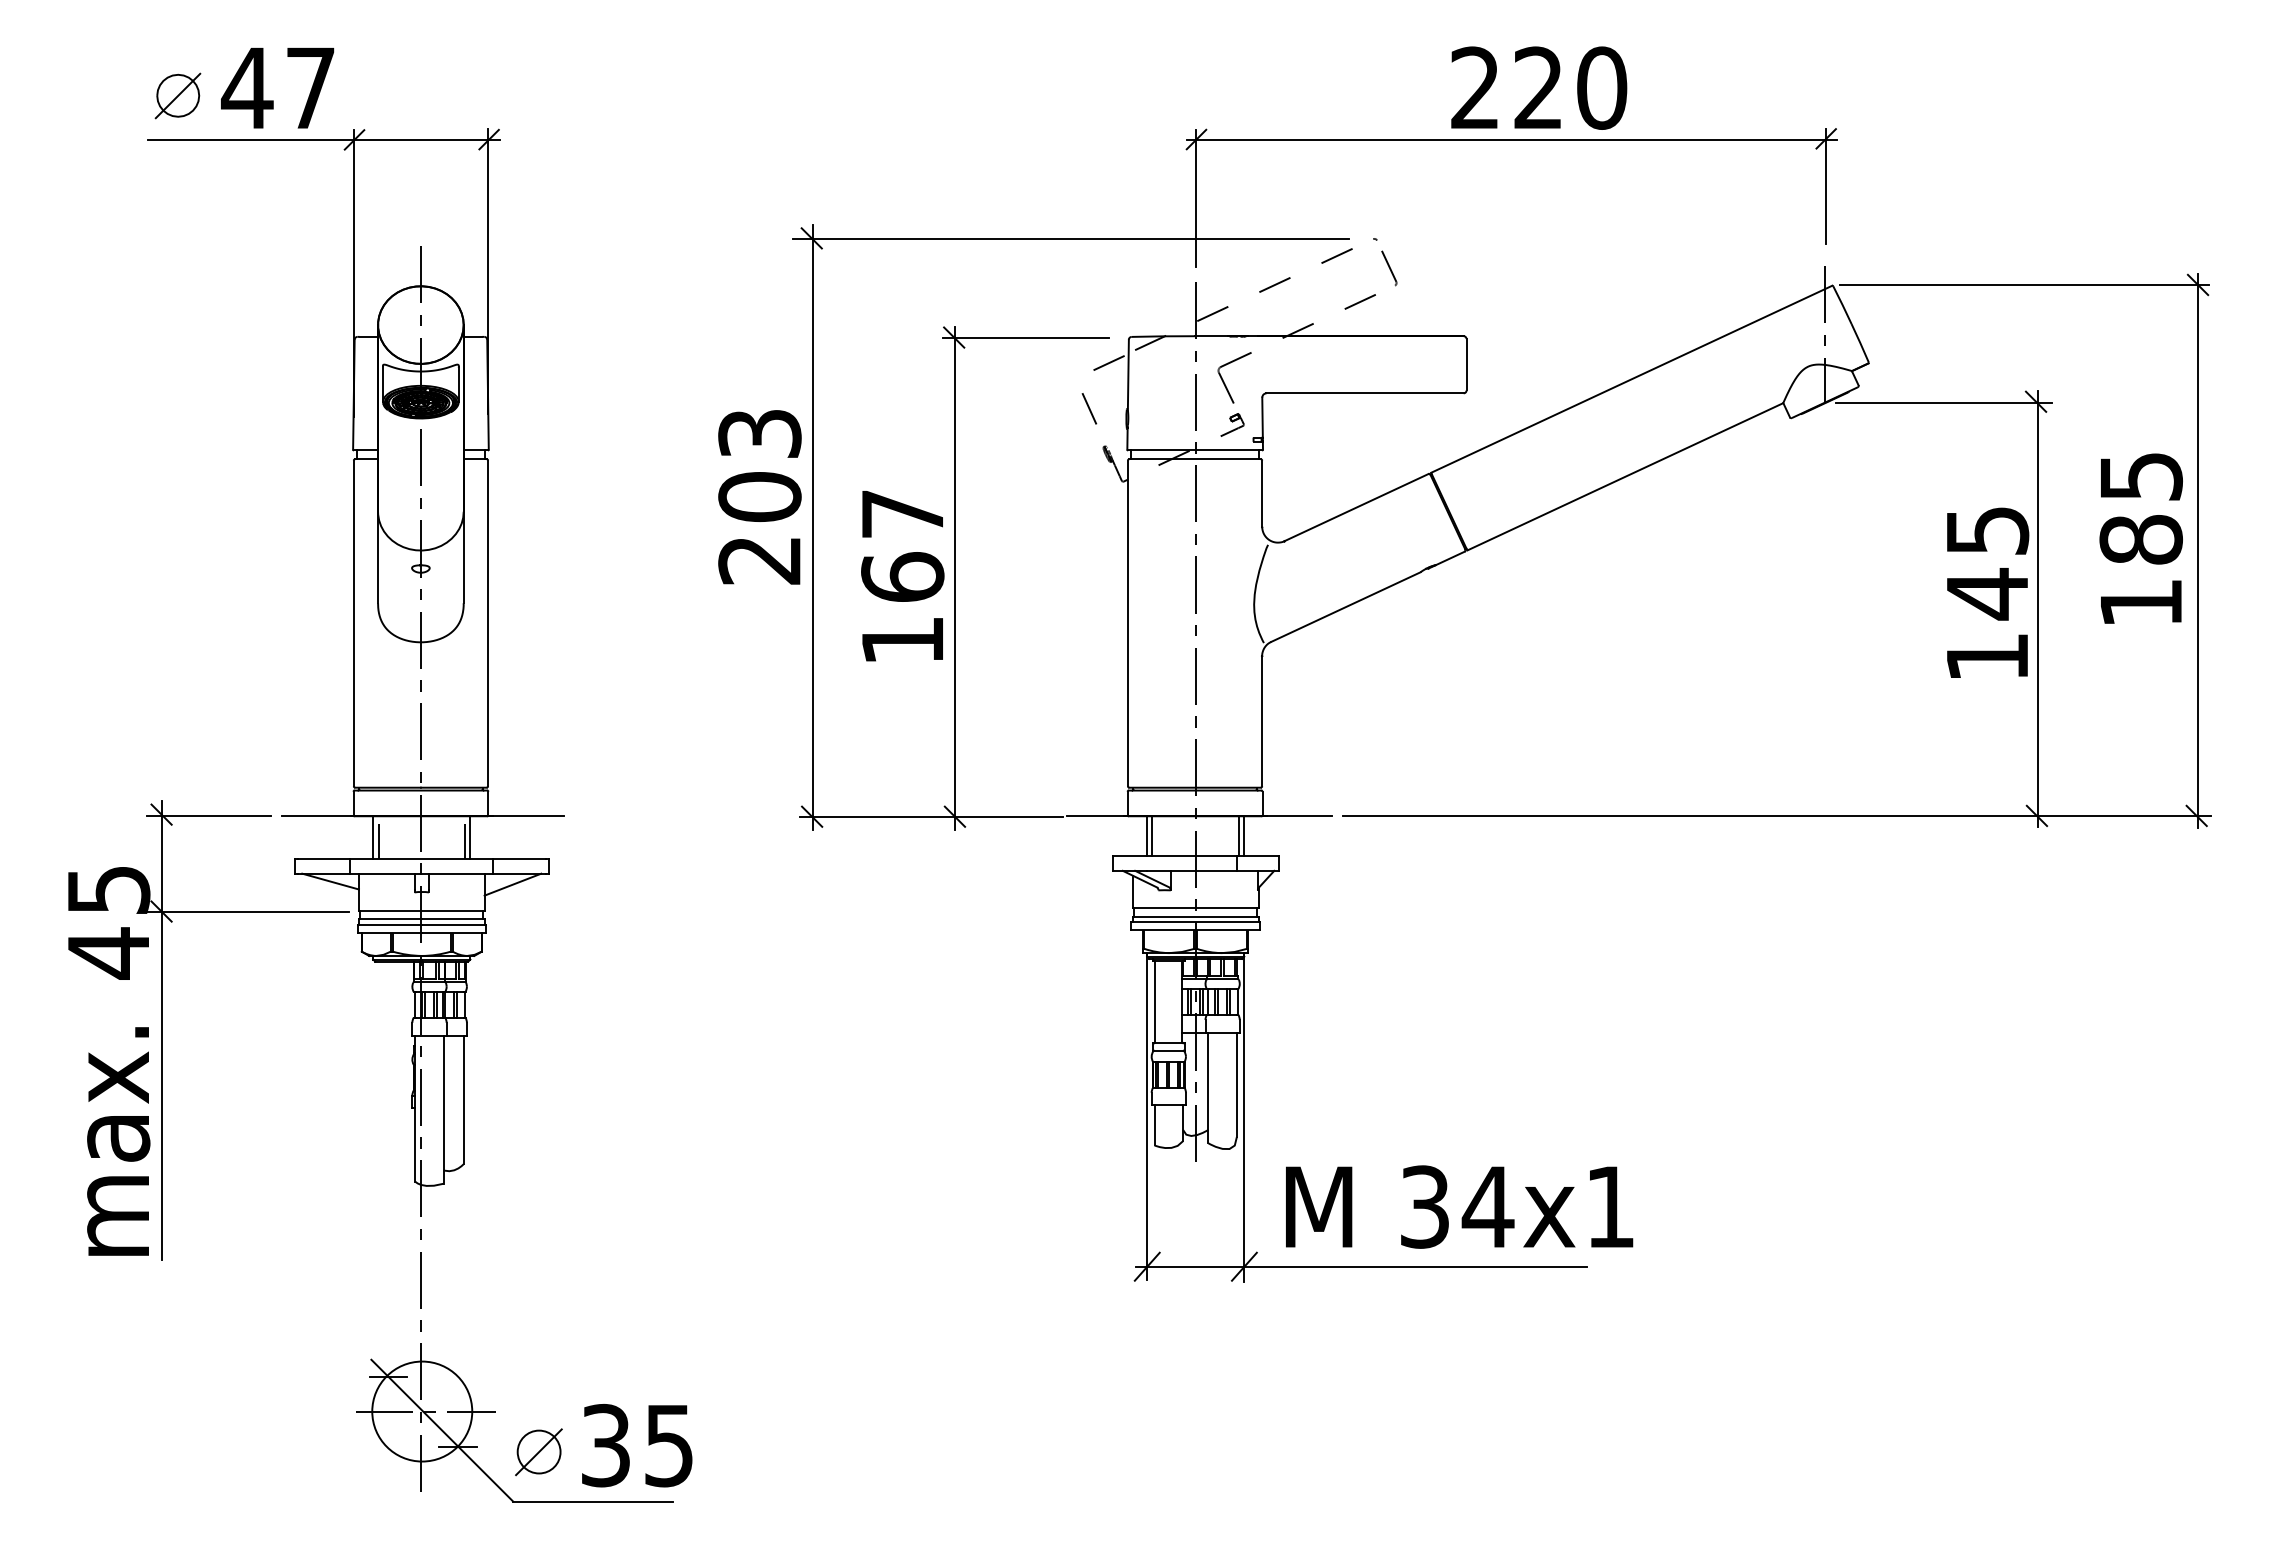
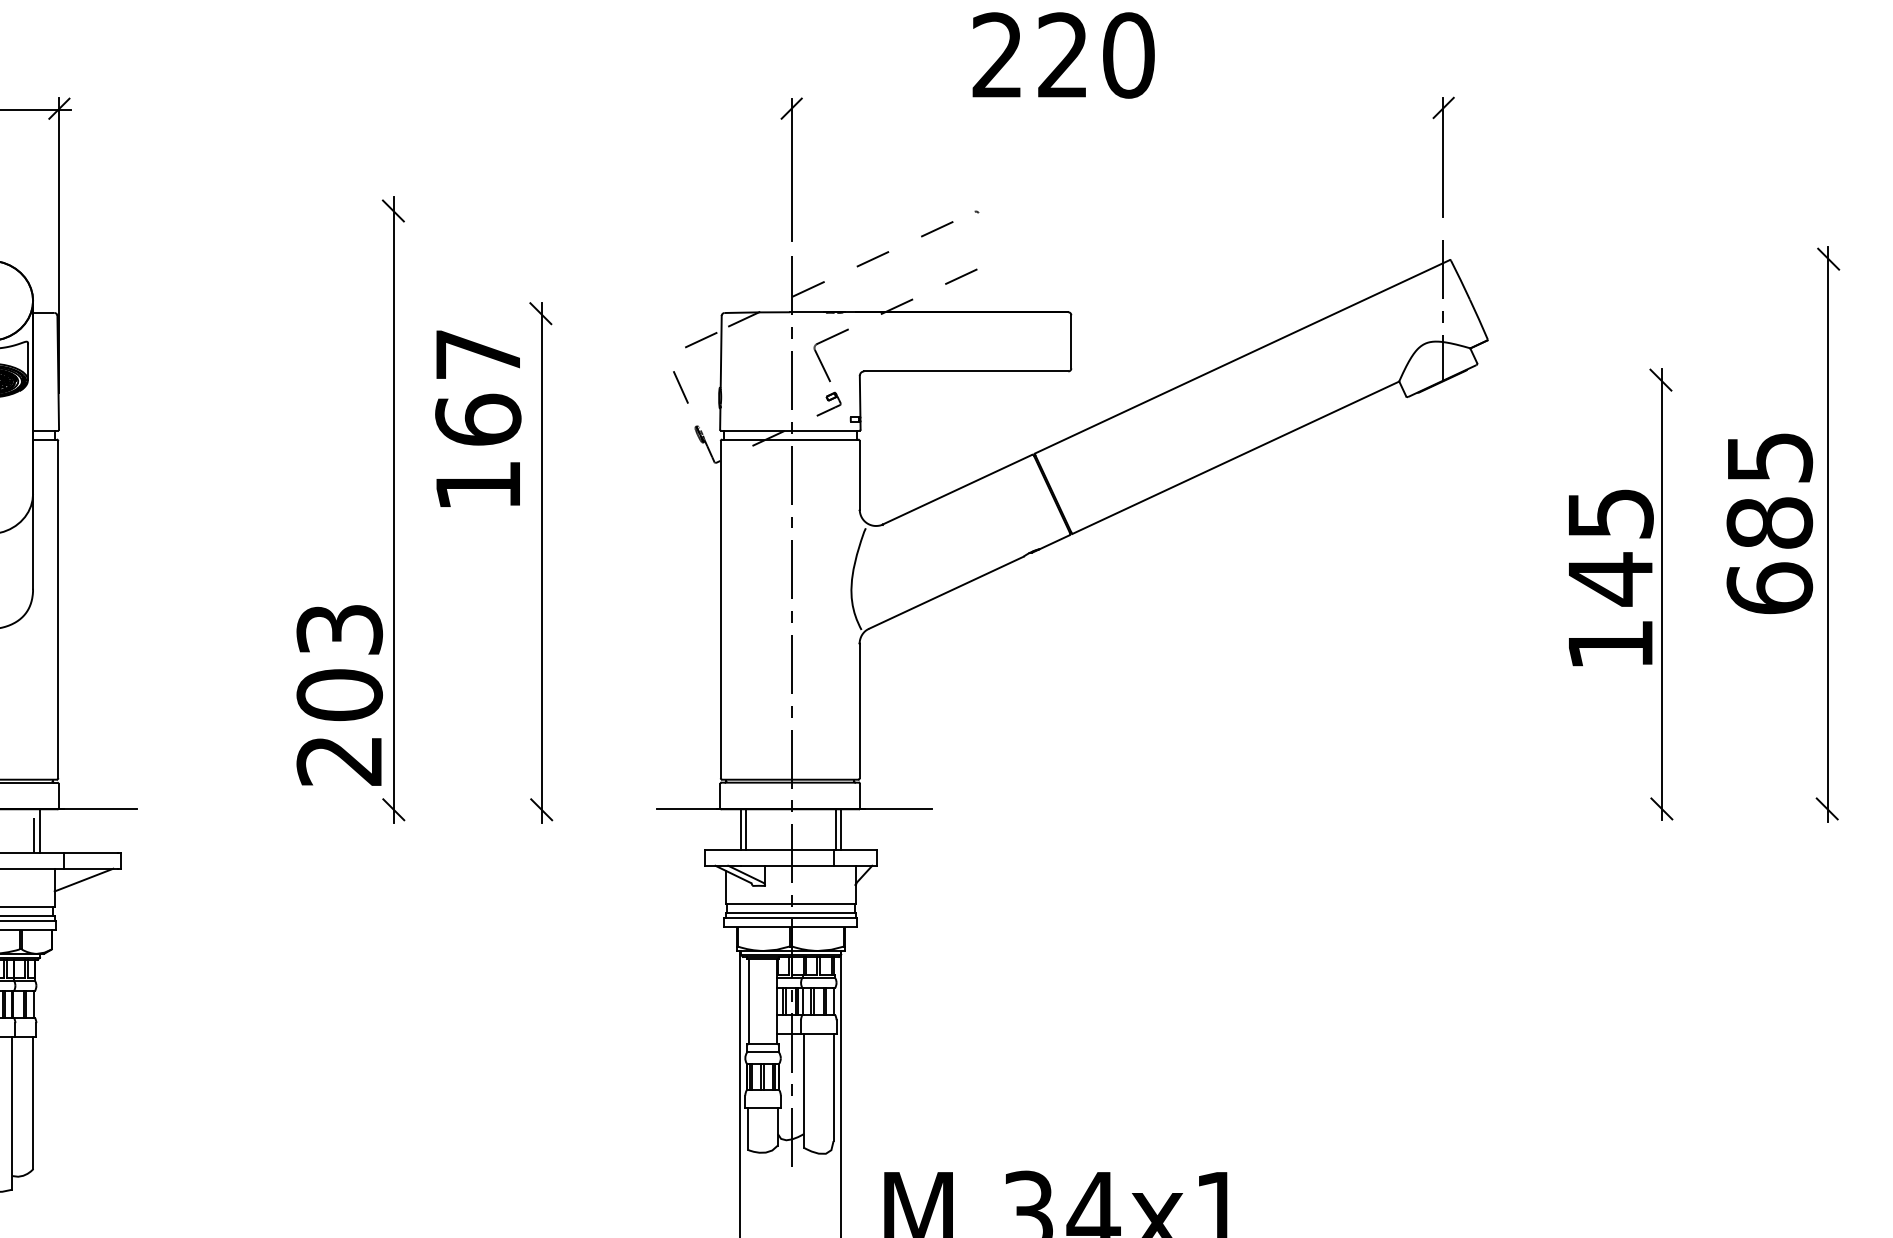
text: (1539, 87) -> (1064, 54), moved
line: (1511, 139) -> (1117, 108), removed
line: (1070, 239) -> (661, 212), removed
part: (1389, 268) -> (991, 242), removed
line: (2024, 284) -> (1648, 258), removed
line: (1025, 338) -> (614, 314), removed
line: (1943, 402) -> (1565, 380), removed
text: (759, 497) -> (339, 695), moved
text: (902, 576) -> (478, 419), moved
text: (2140, 602) -> (1769, 587), 185 -> 685
line: (1776, 816) -> (1392, 809), removed
line: (931, 817) -> (517, 810), removed

